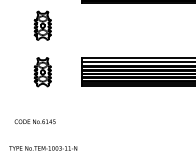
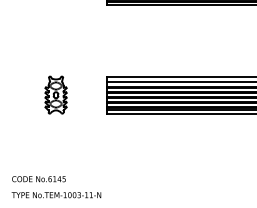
part: (42, 25) -> (55, 33), removed
text: (34, 122) -> (38, 179), moved

